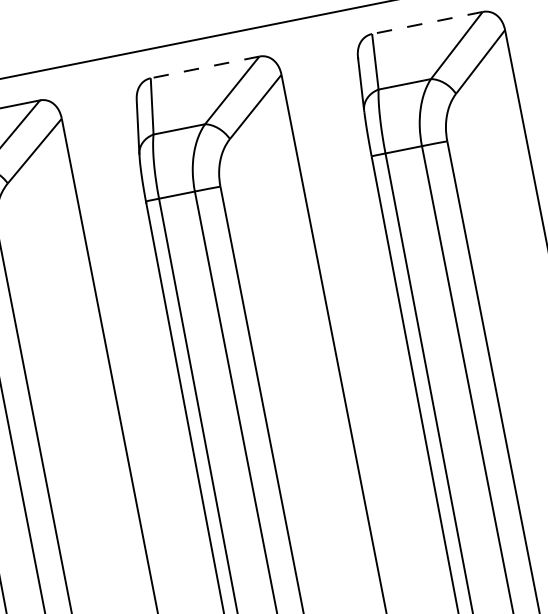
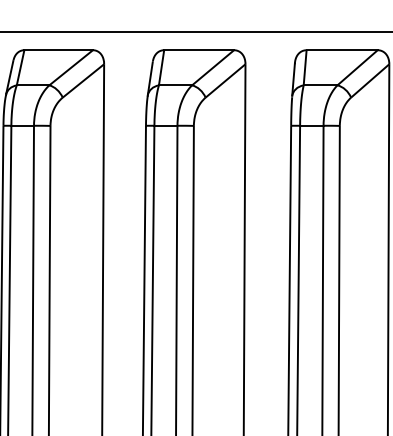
line: (428, 23) -> (342, 50), dashed -> solid
line: (205, 67) -> (199, 50), dashed -> solid

